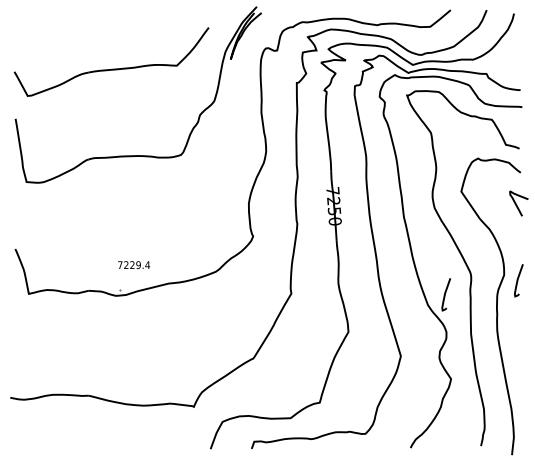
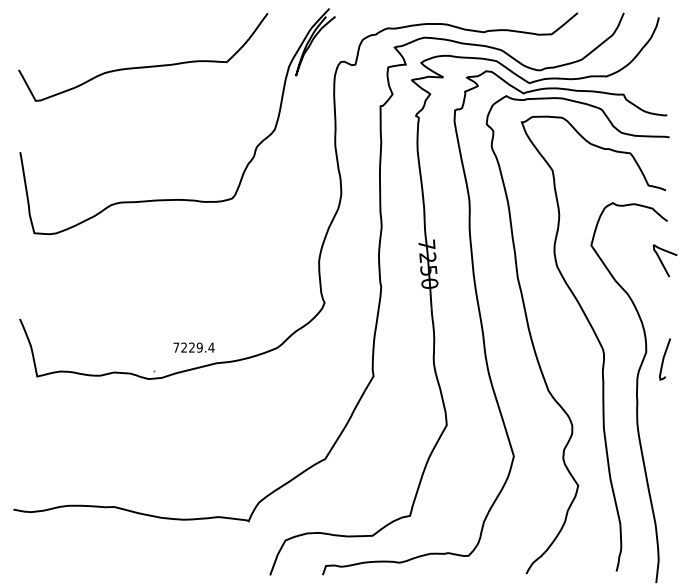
part: (111, 69) -> (143, 66), moved
text: (133, 265) -> (193, 347), moved
curve: (445, 294) -> (571, 377), removed

